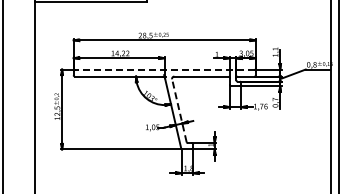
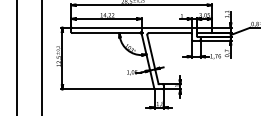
line: (164, 69) -> (141, 27), dashed -> solid
line: (179, 110) -> (152, 59), dashed -> solid

